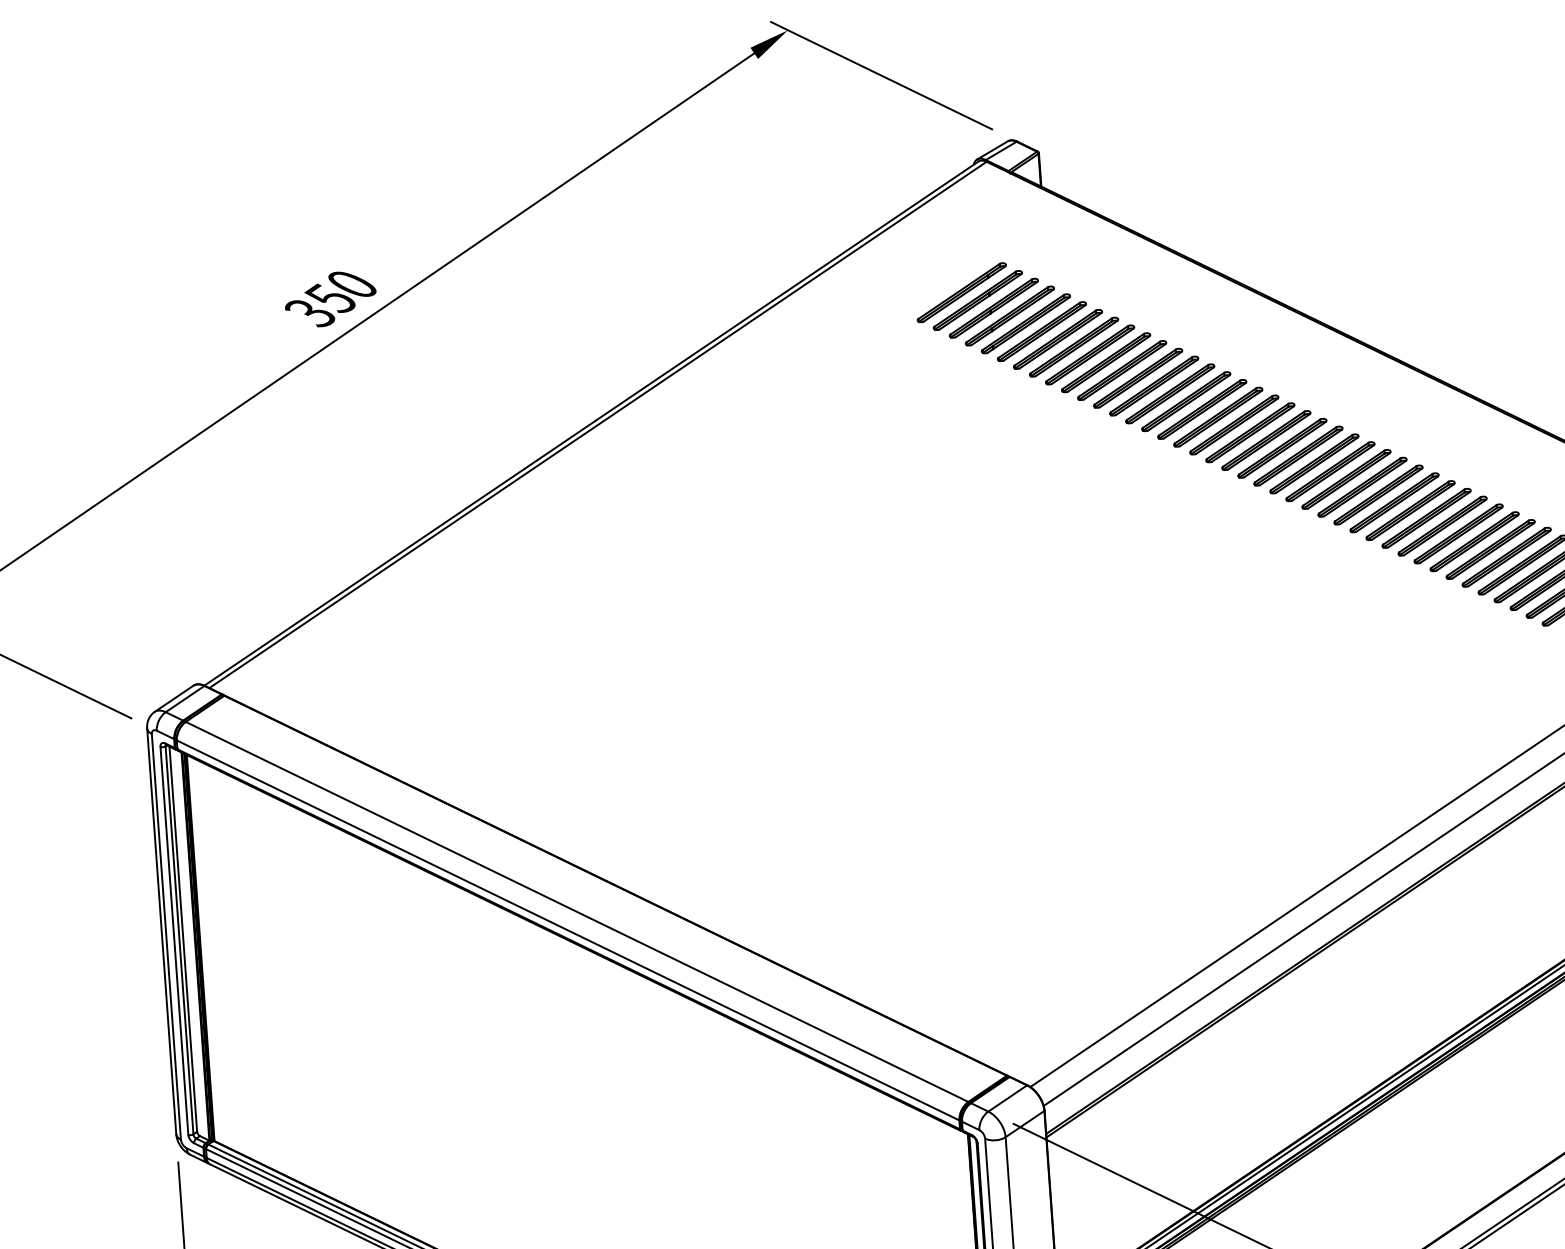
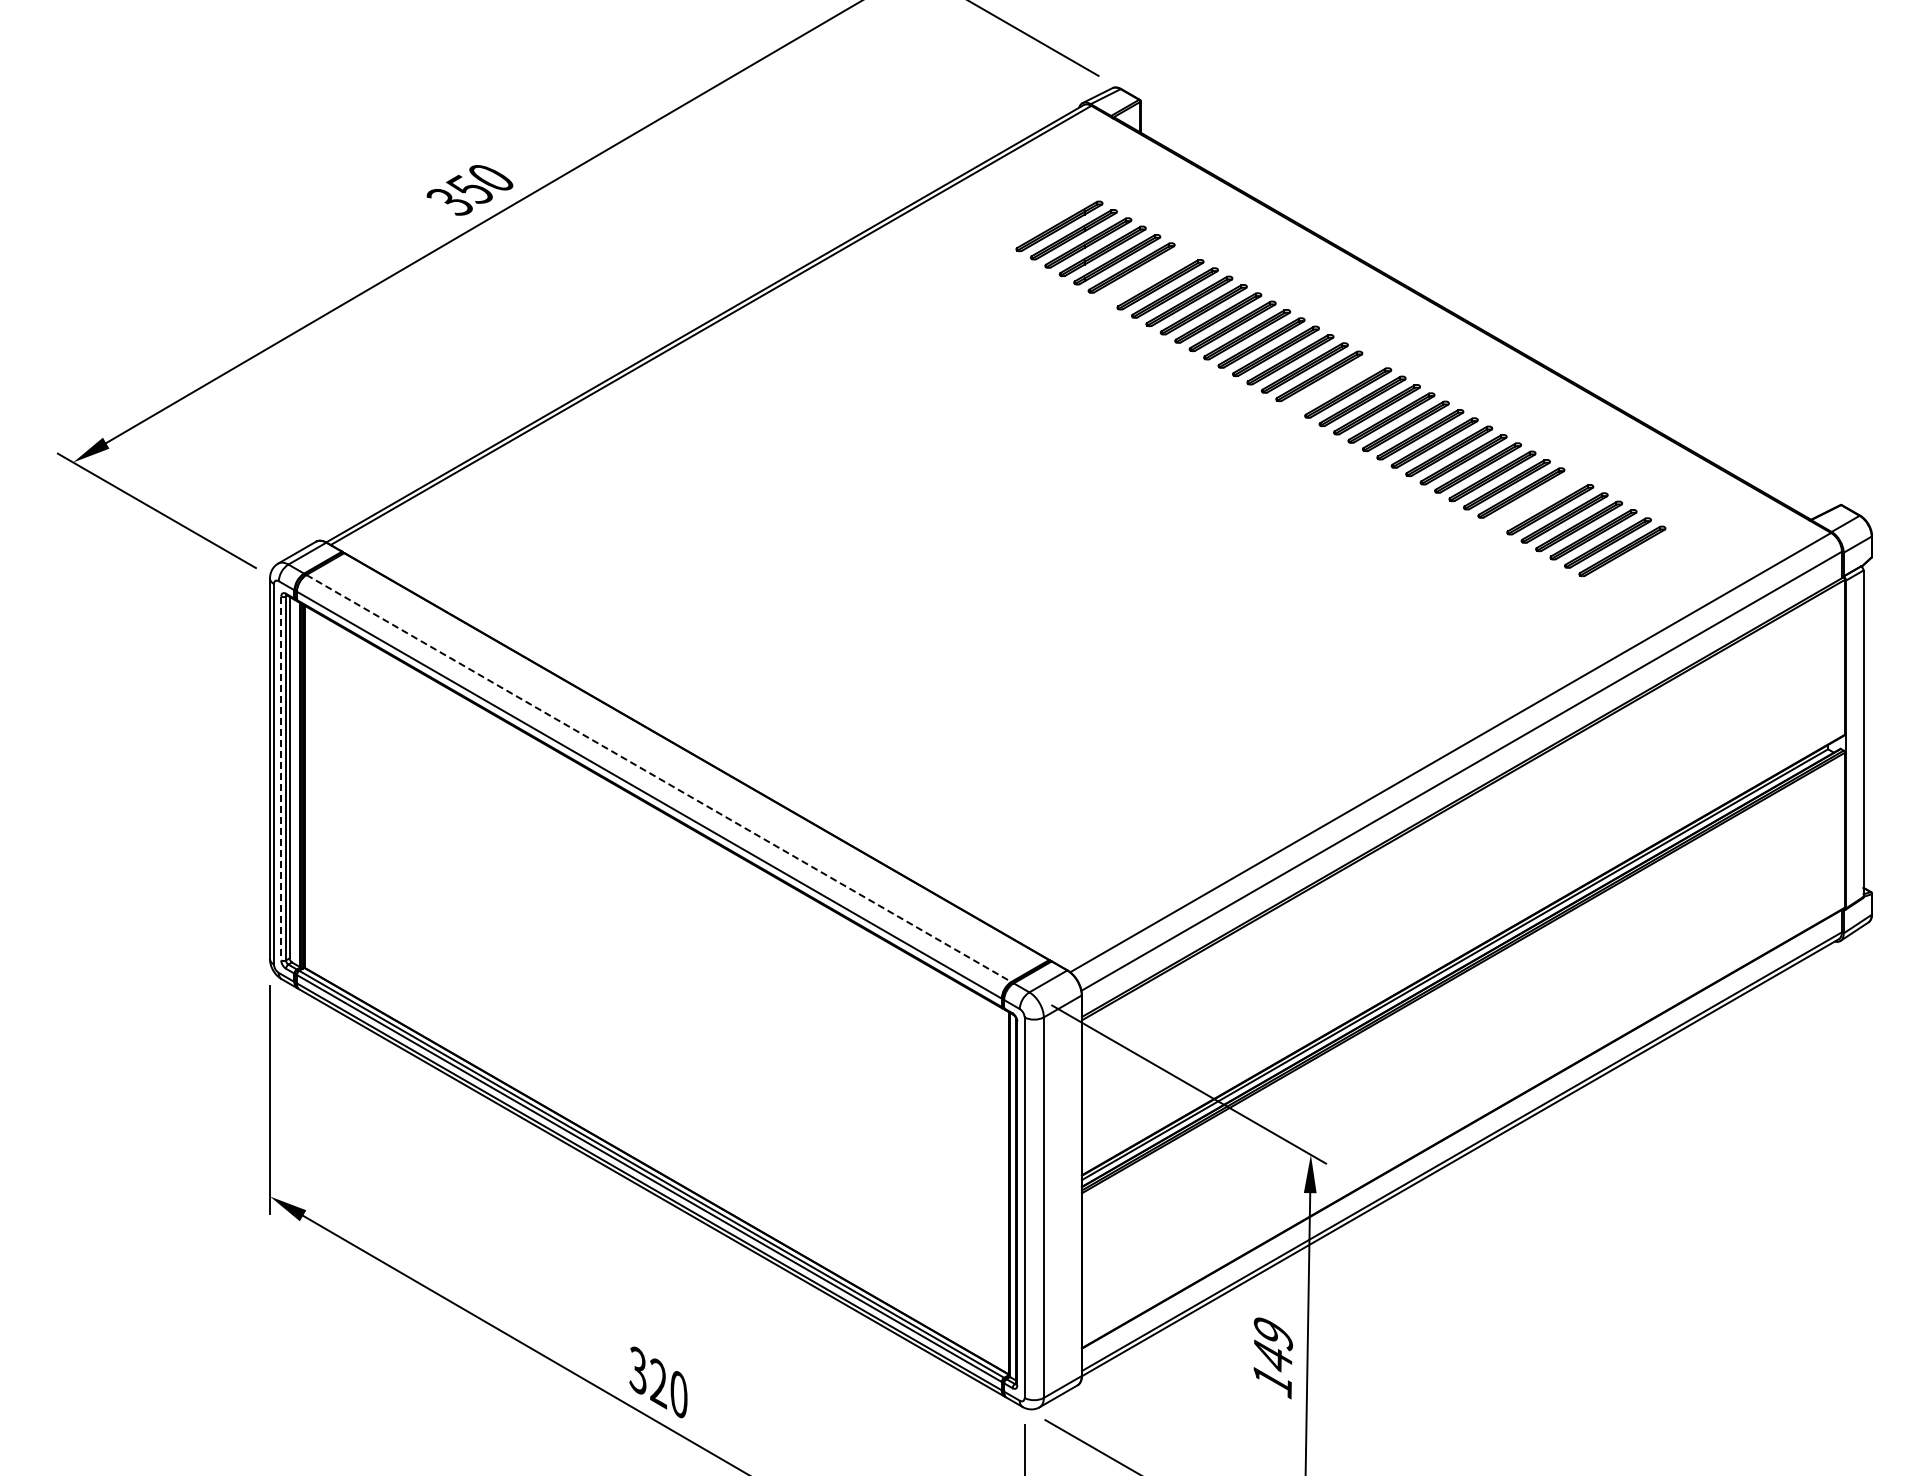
part: (1057, 339) -> (1145, 276), removed
part: (1266, 440) -> (1333, 384), removed
part: (1490, 549) -> (1535, 501), removed
line: (576, 911) -> (658, 778), solid -> dashed
line: (174, 940) -> (281, 778), solid -> dashed

